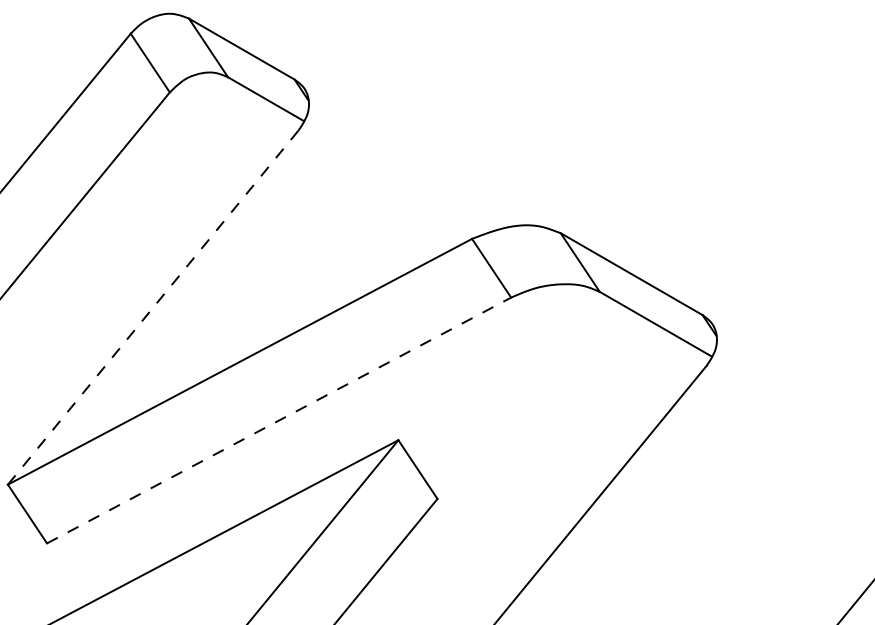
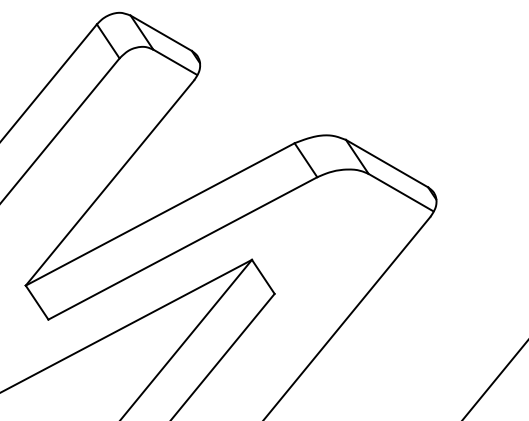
line: (152, 308) -> (109, 183), dashed -> solid
line: (280, 420) -> (183, 248), dashed -> solid

